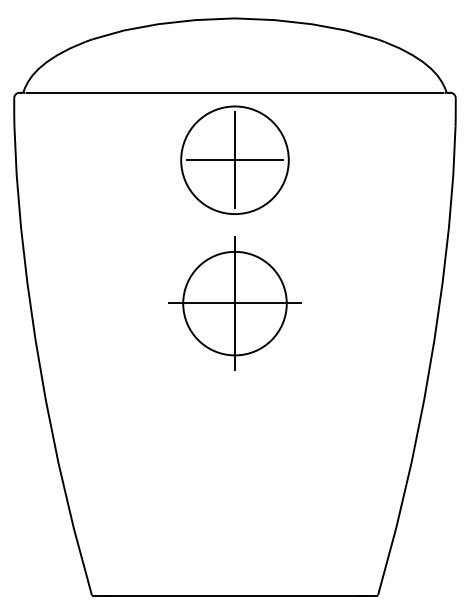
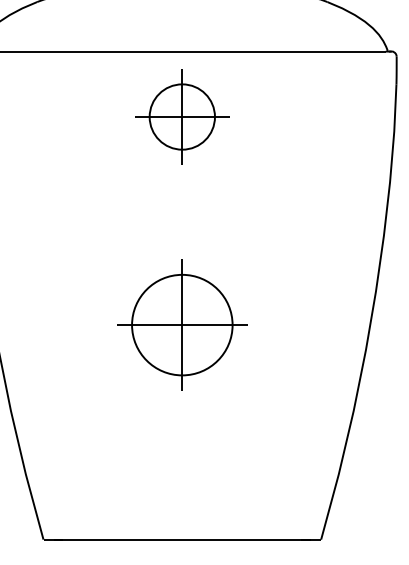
circle: (234, 159) -> (181, 116), size x0.62
part: (234, 303) -> (181, 324), moved

